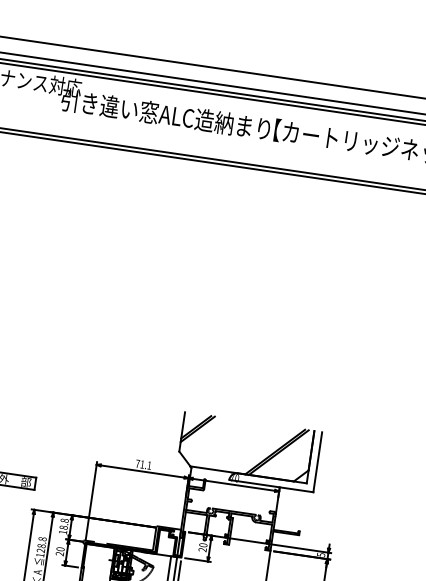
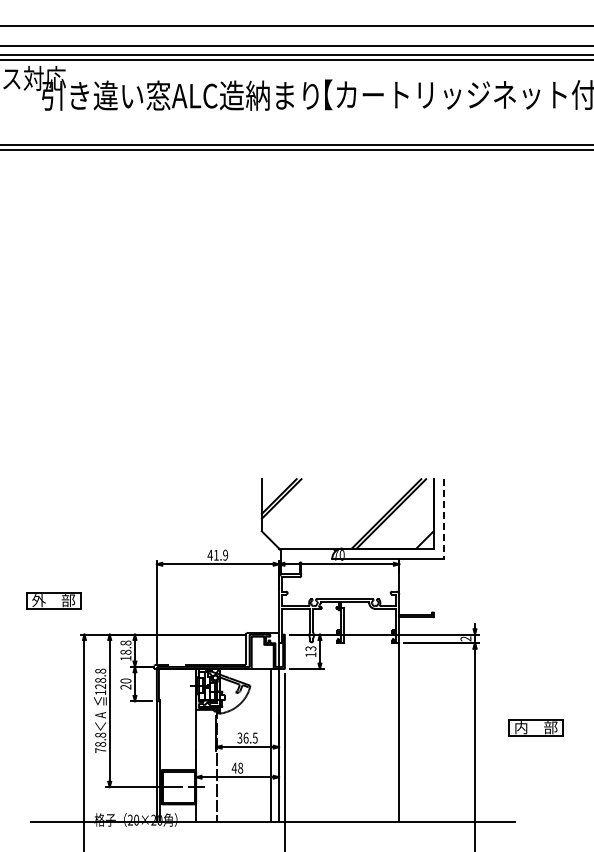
line: (317, 462) -> (443, 519), solid -> dashed
text: (143, 464) -> (217, 554), 71.1 -> 41.9
text: (202, 547) -> (310, 651), 20 -> 13
text: (320, 554) -> (465, 638), 5 -> 2

